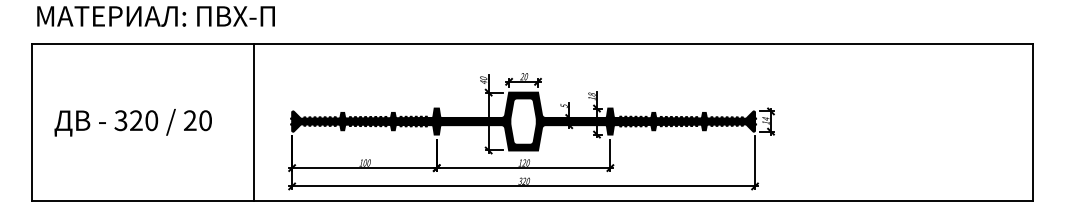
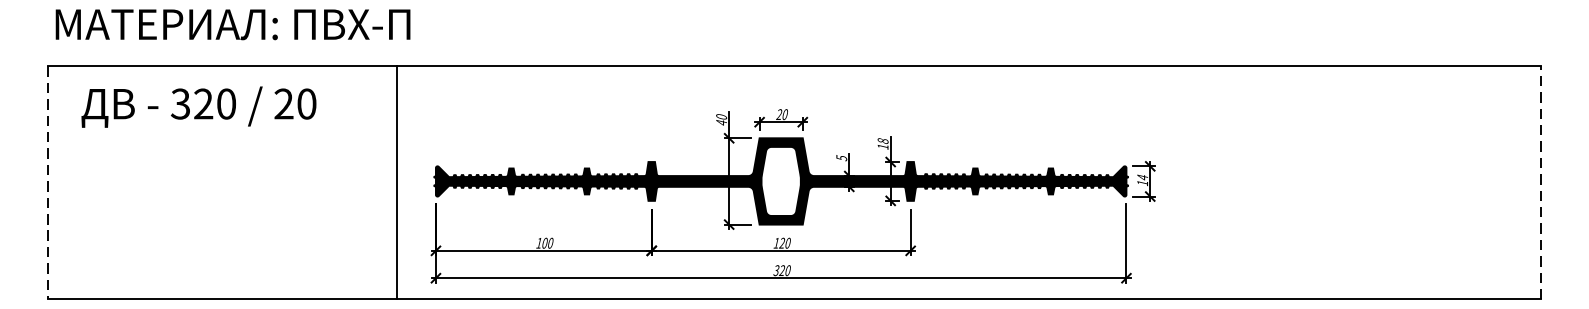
text: (132, 122) -> (197, 106), moved
line: (254, 122) -> (397, 182), moved
line: (1033, 122) -> (1541, 182), solid -> dashed
line: (31, 123) -> (47, 184), solid -> dashed

